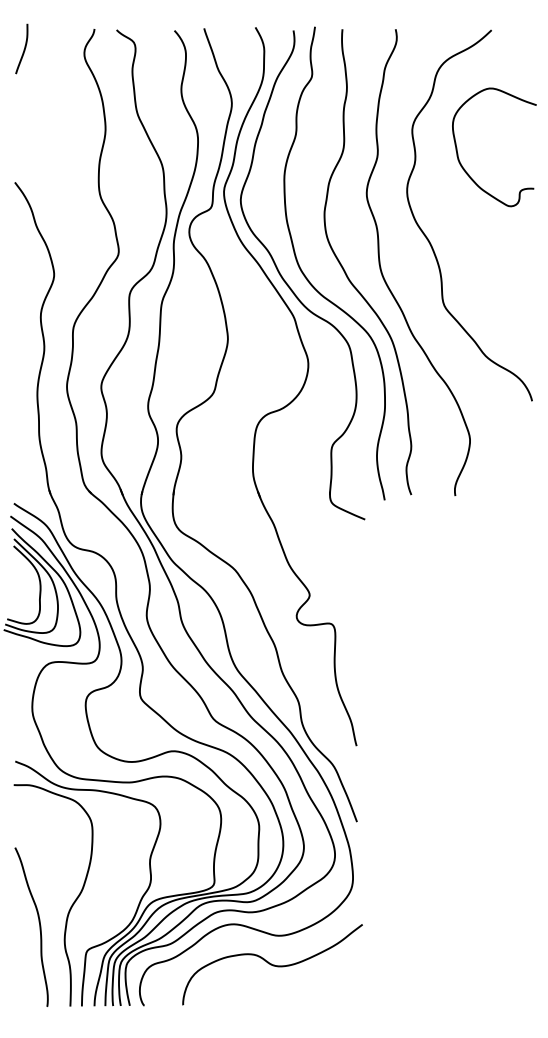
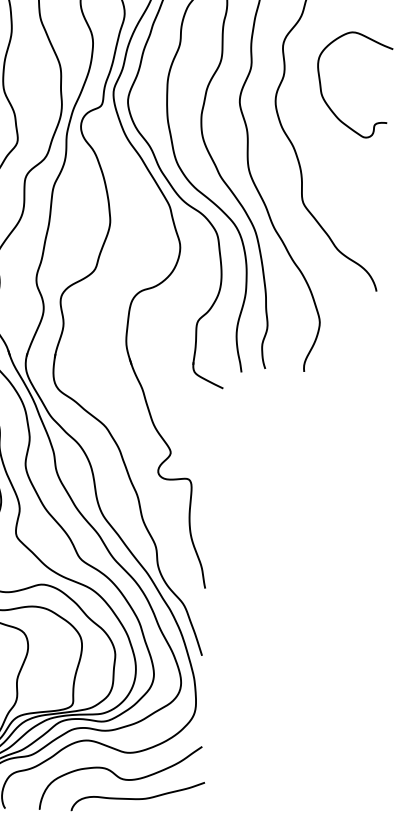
curve: (465, 169) -> (327, 102), moved
curve: (292, 986) -> (137, 798), added

